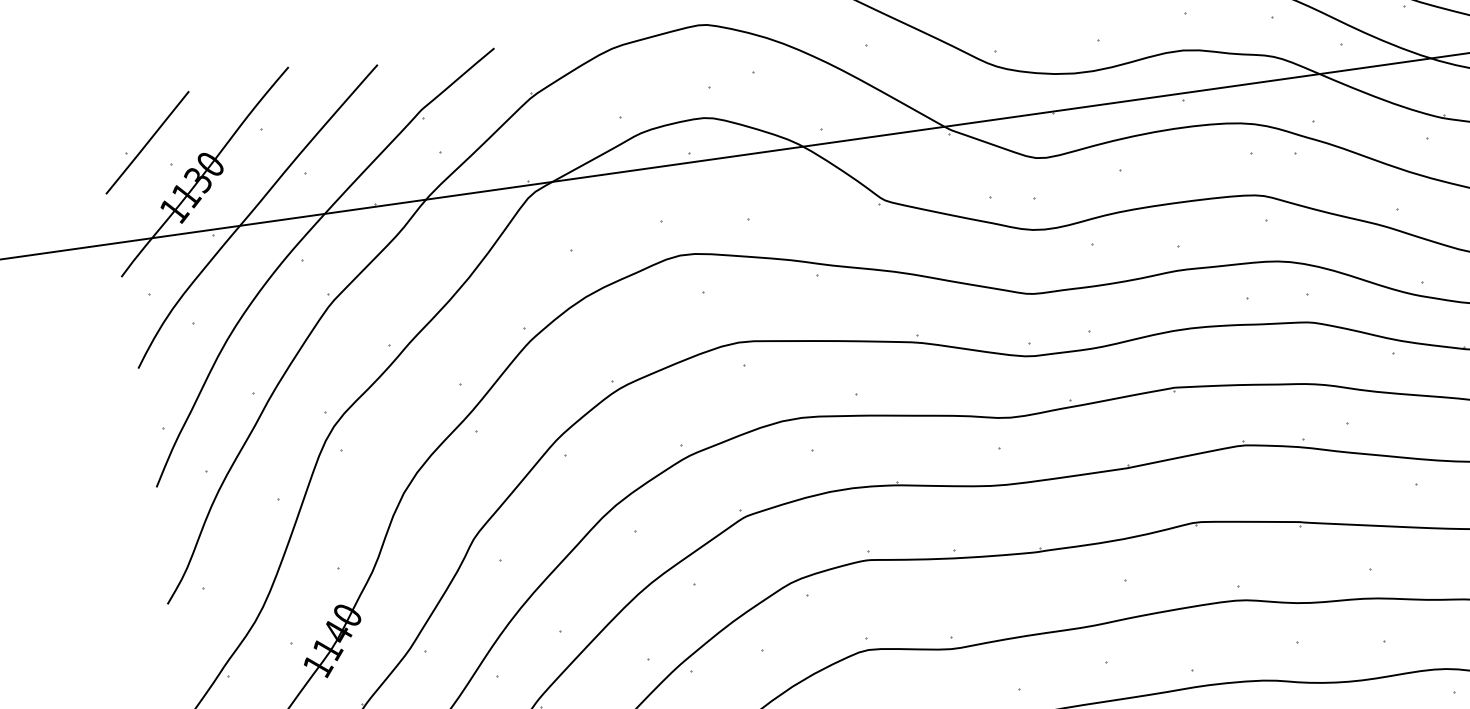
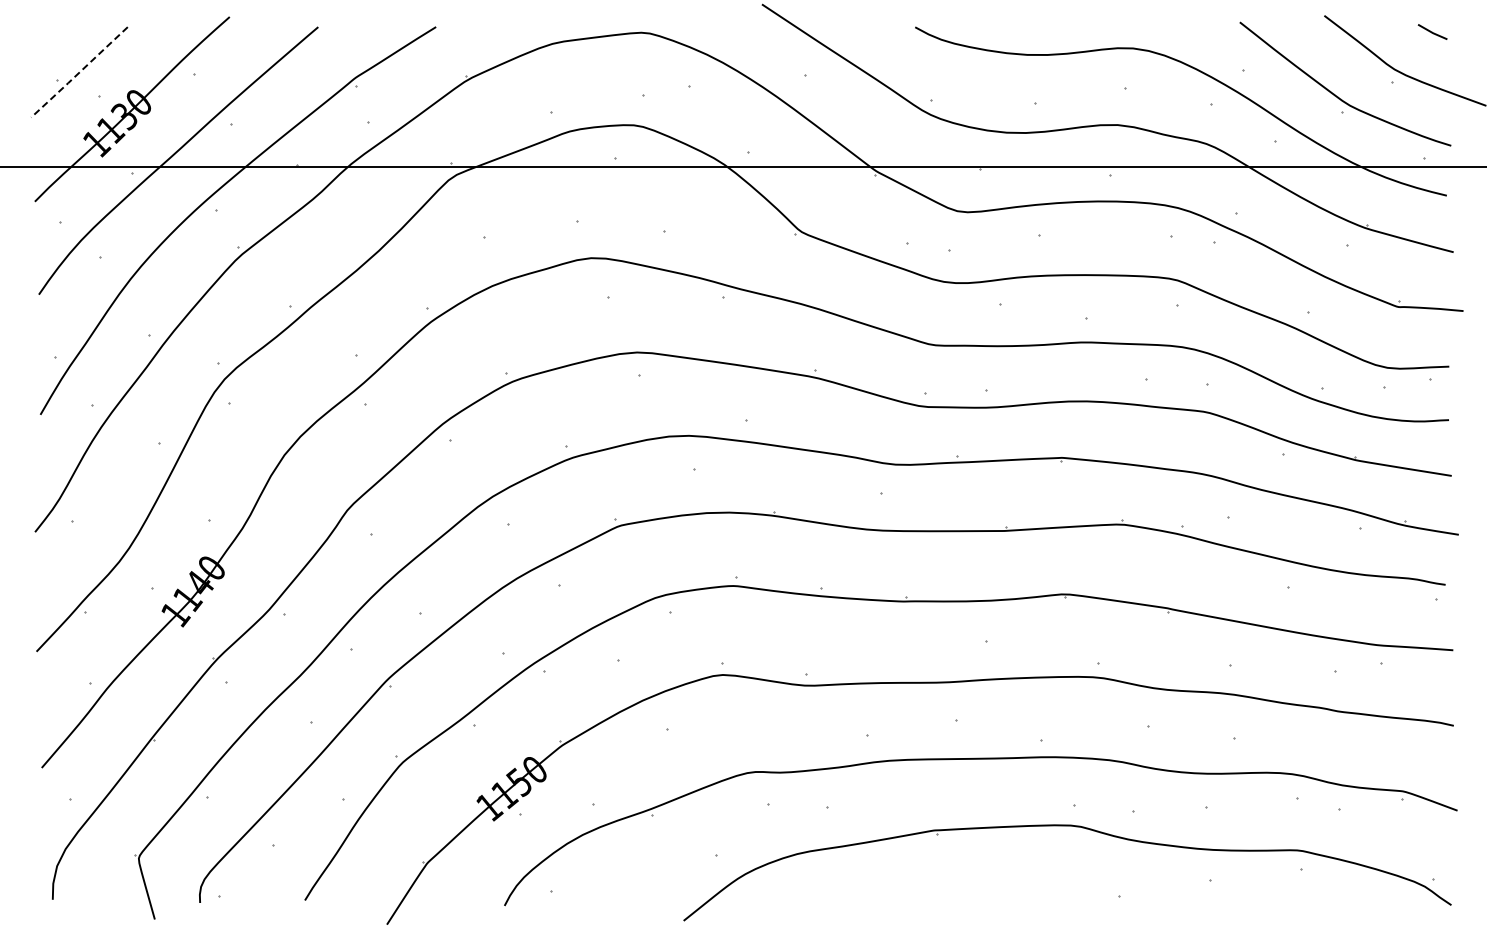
line: (147, 142) -> (79, 72), solid -> dashed

